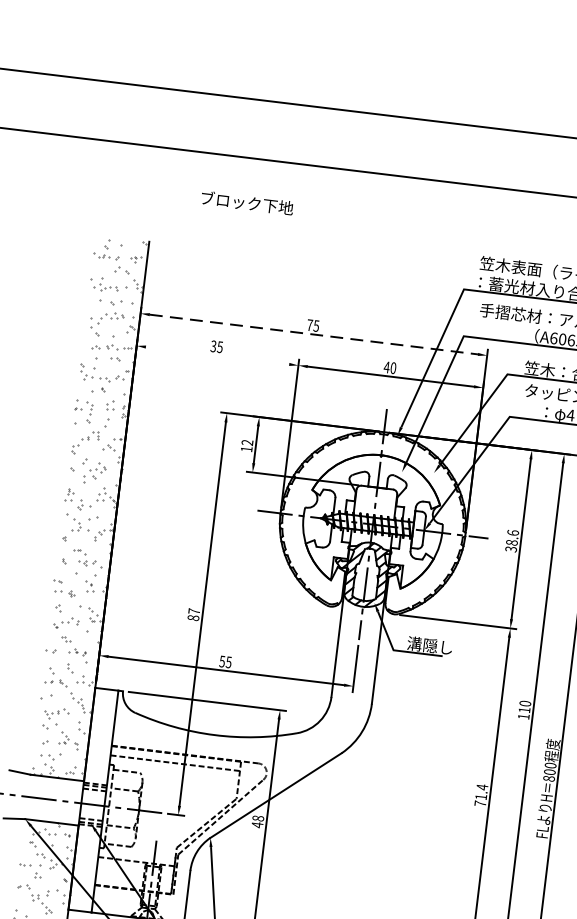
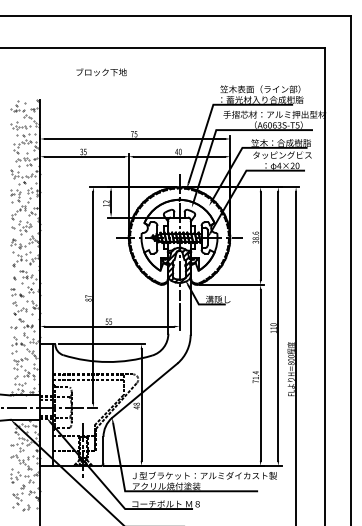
text: (247, 203) -> (101, 72), moved
line: (314, 333) -> (135, 138), dashed -> solid
line: (217, 355) -> (84, 156), added

